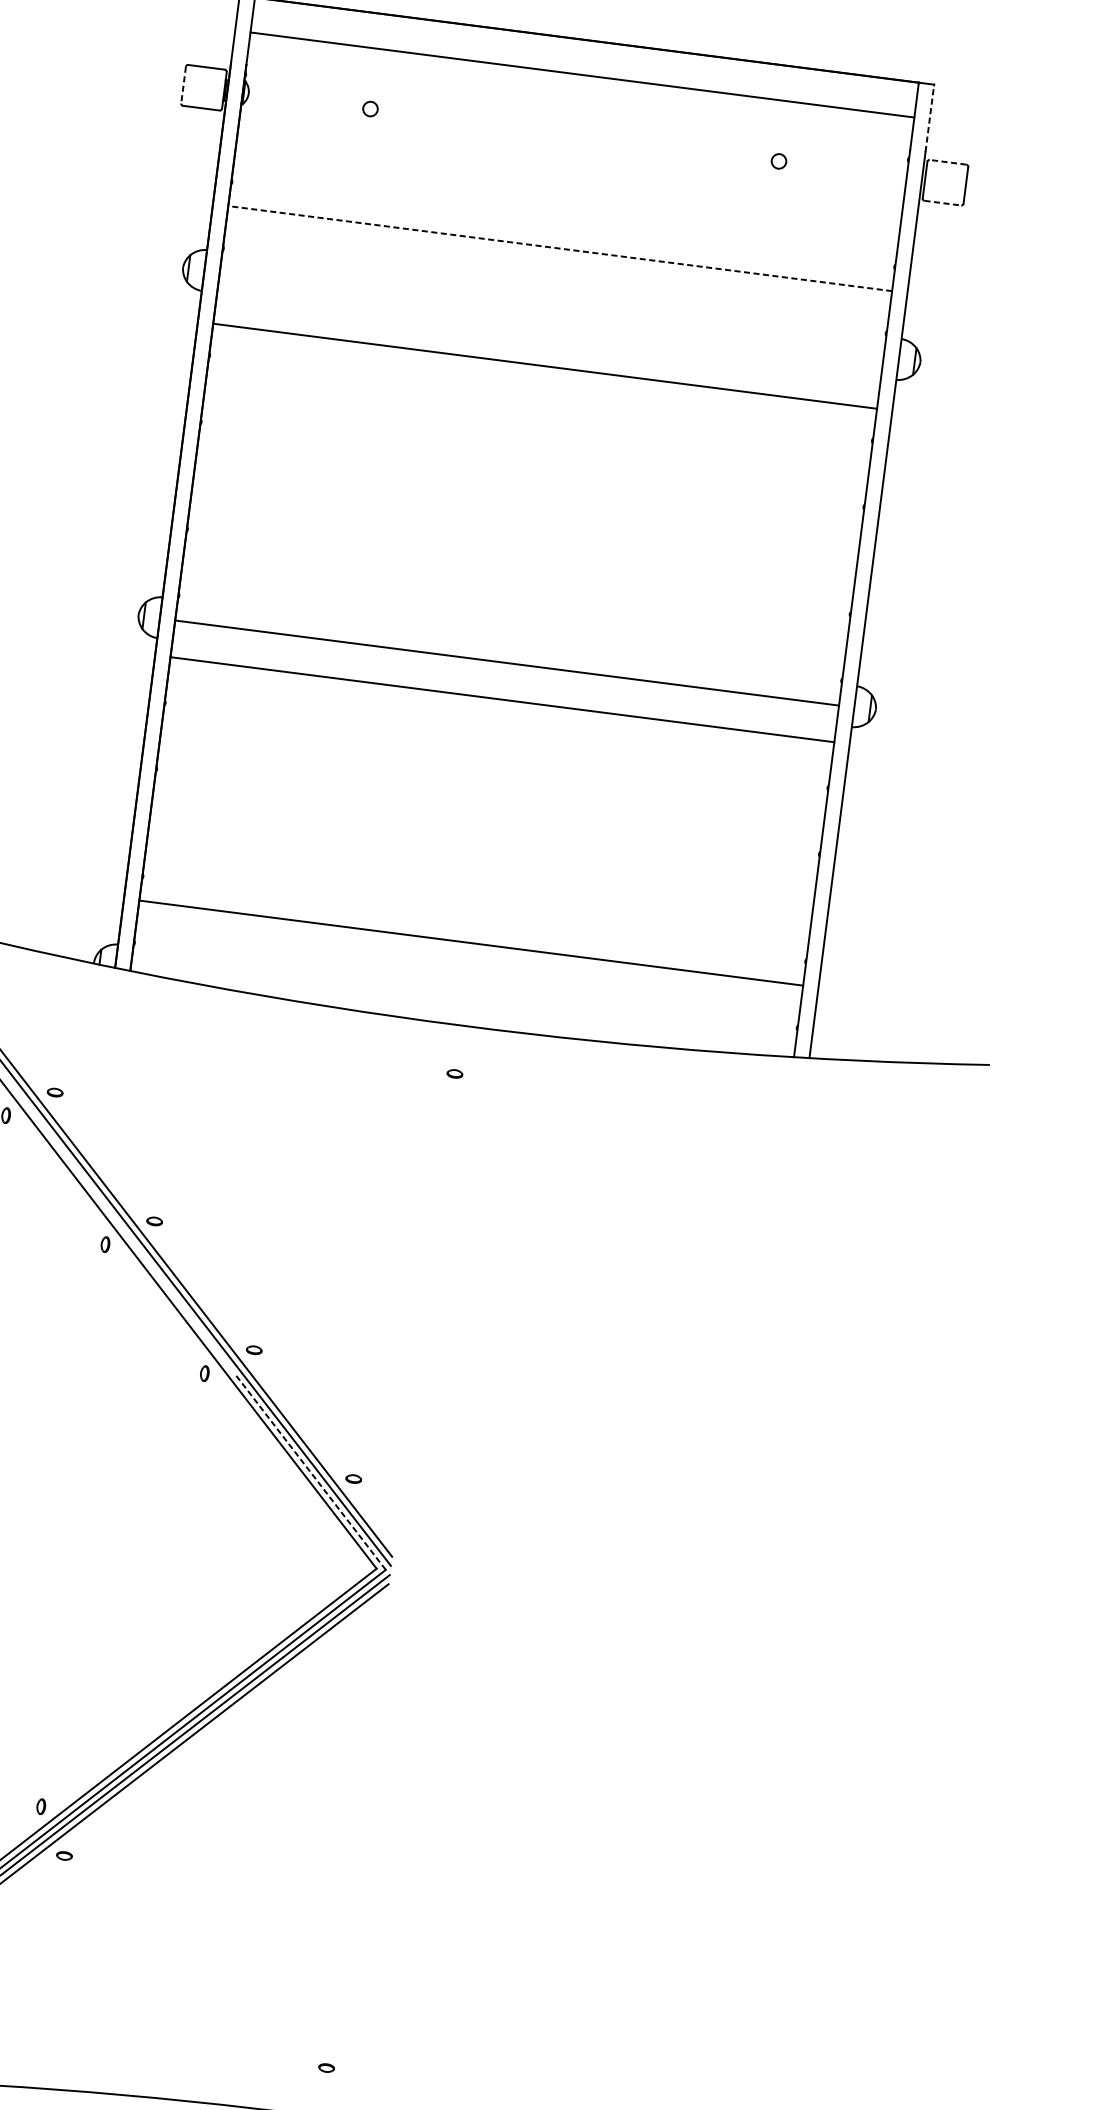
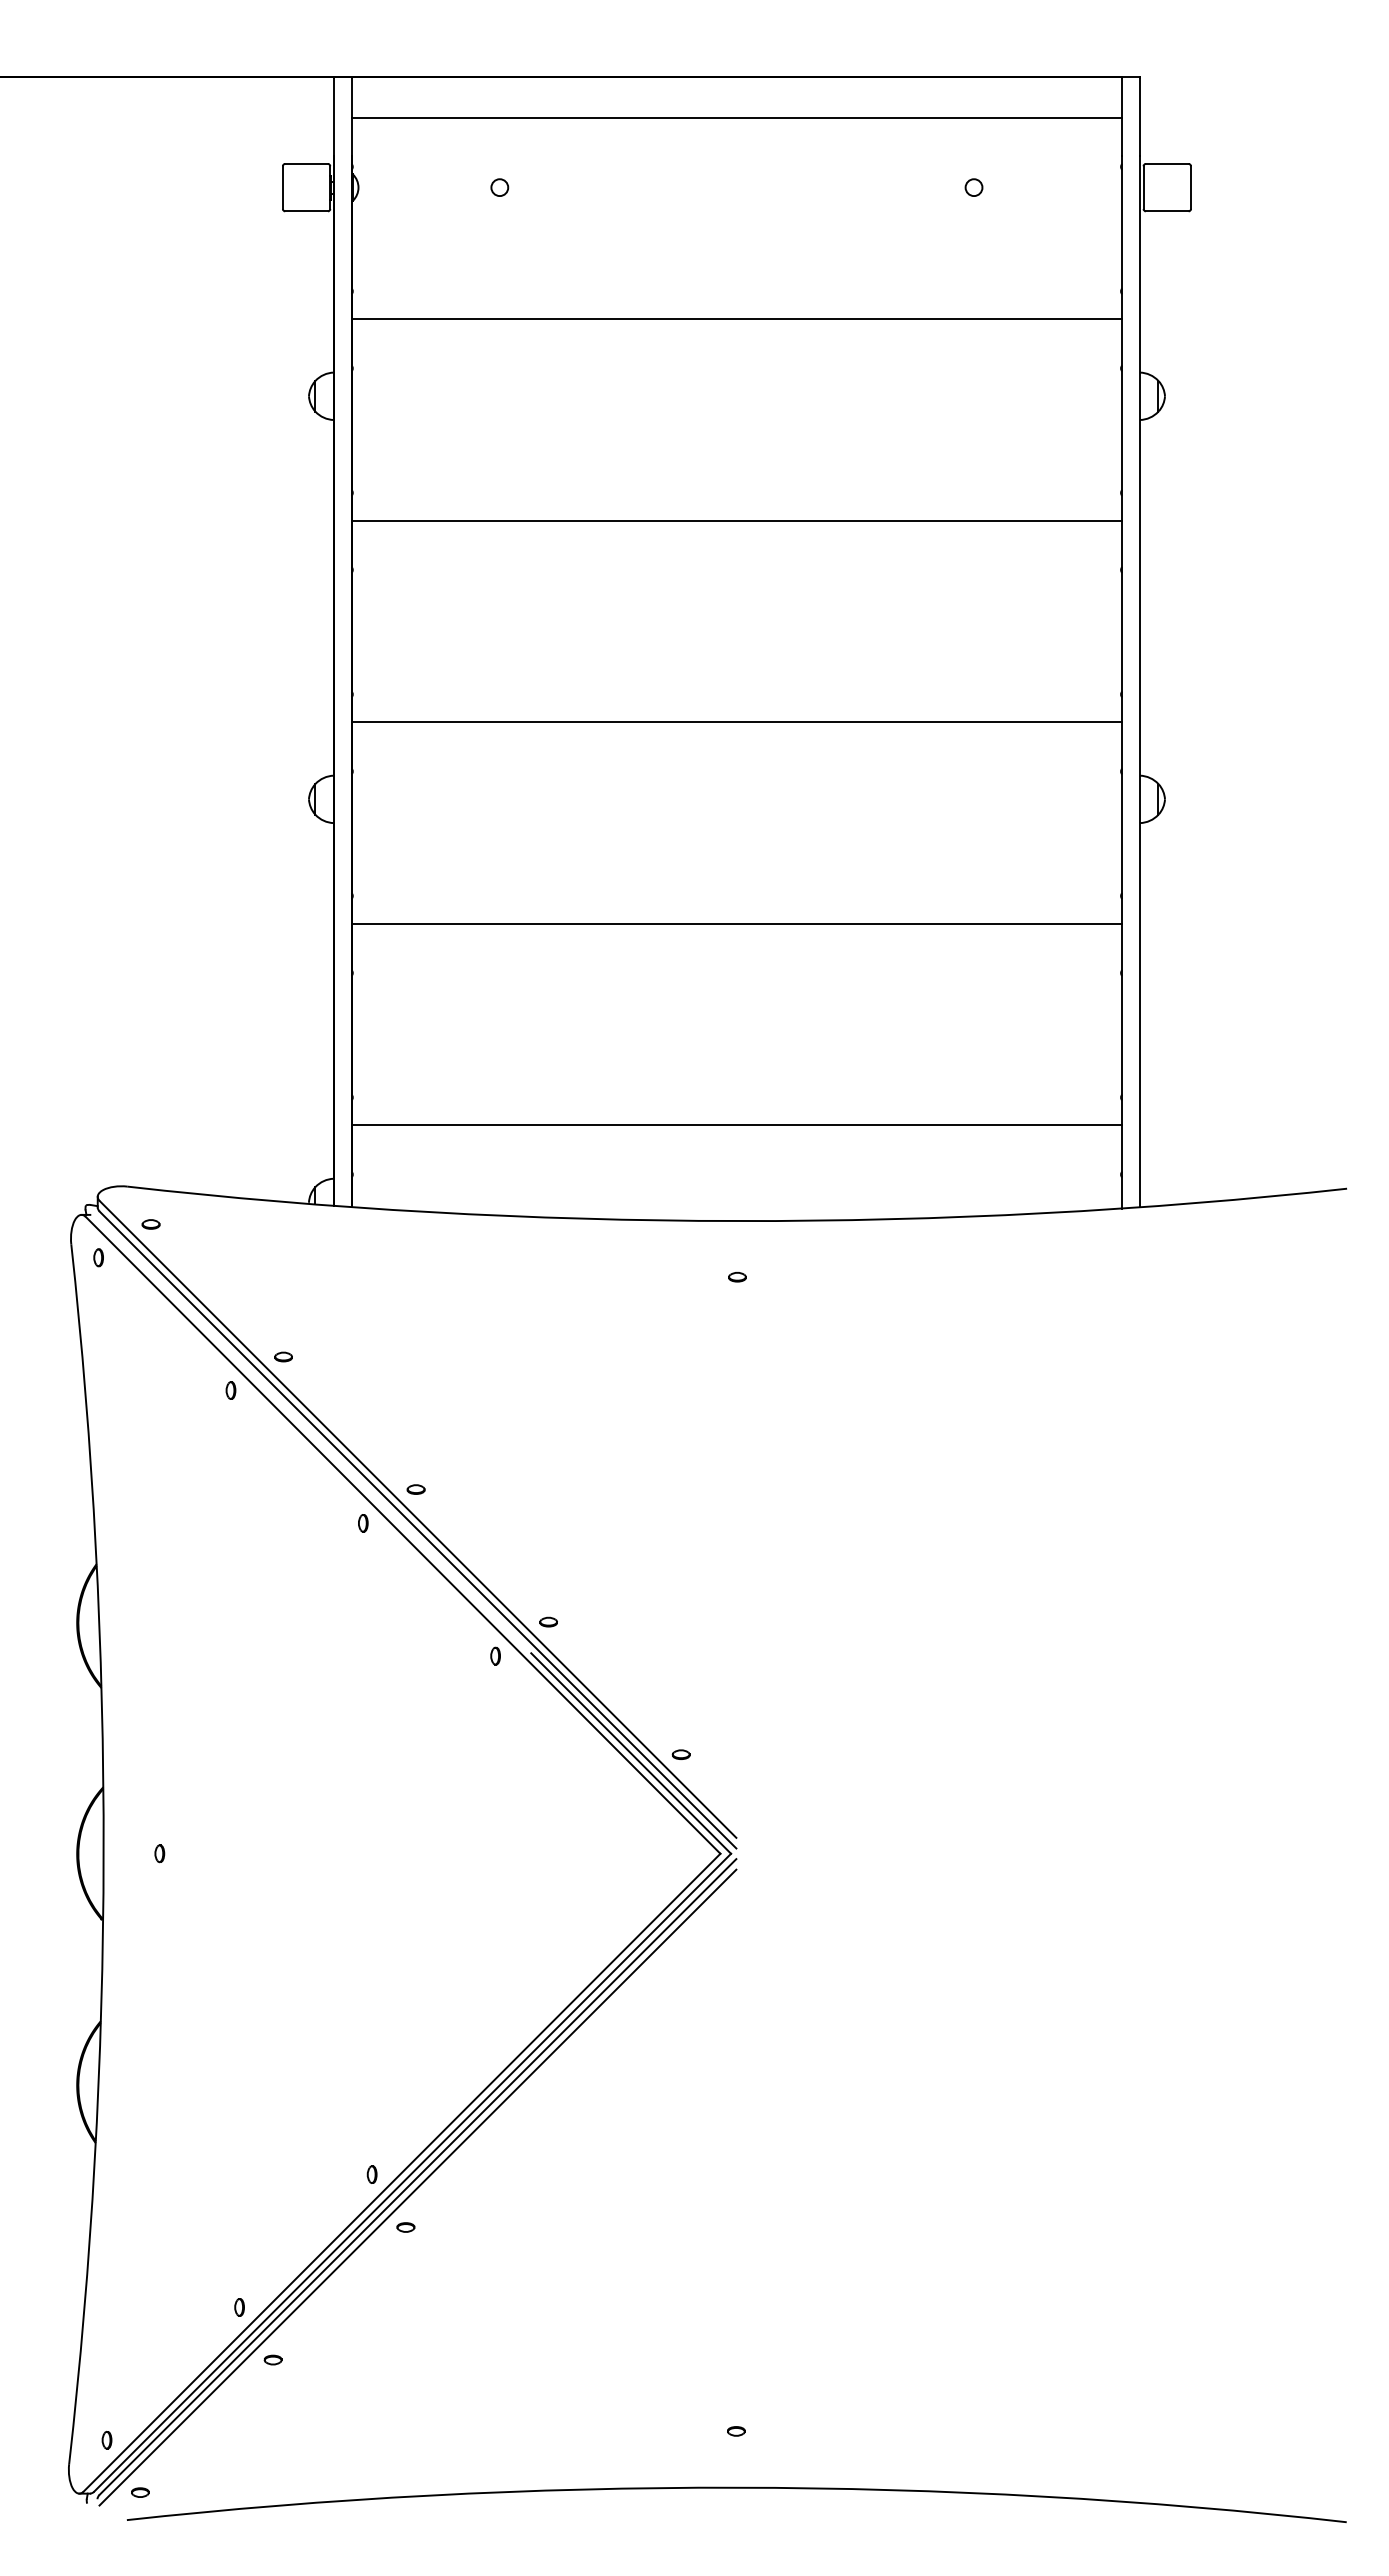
line: (183, 85) -> (282, 188), dashed -> solid
line: (930, 118) -> (1140, 116), dashed -> solid
line: (947, 161) -> (1166, 163), dashed -> solid
line: (943, 203) -> (1167, 211), dashed -> solid
line: (559, 248) -> (736, 319), dashed -> solid
line: (544, 365) -> (736, 520), moved
line: (506, 663) -> (736, 722), moved
line: (502, 699) -> (736, 923), moved
line: (311, 1472) -> (631, 1753), dashed -> solid

